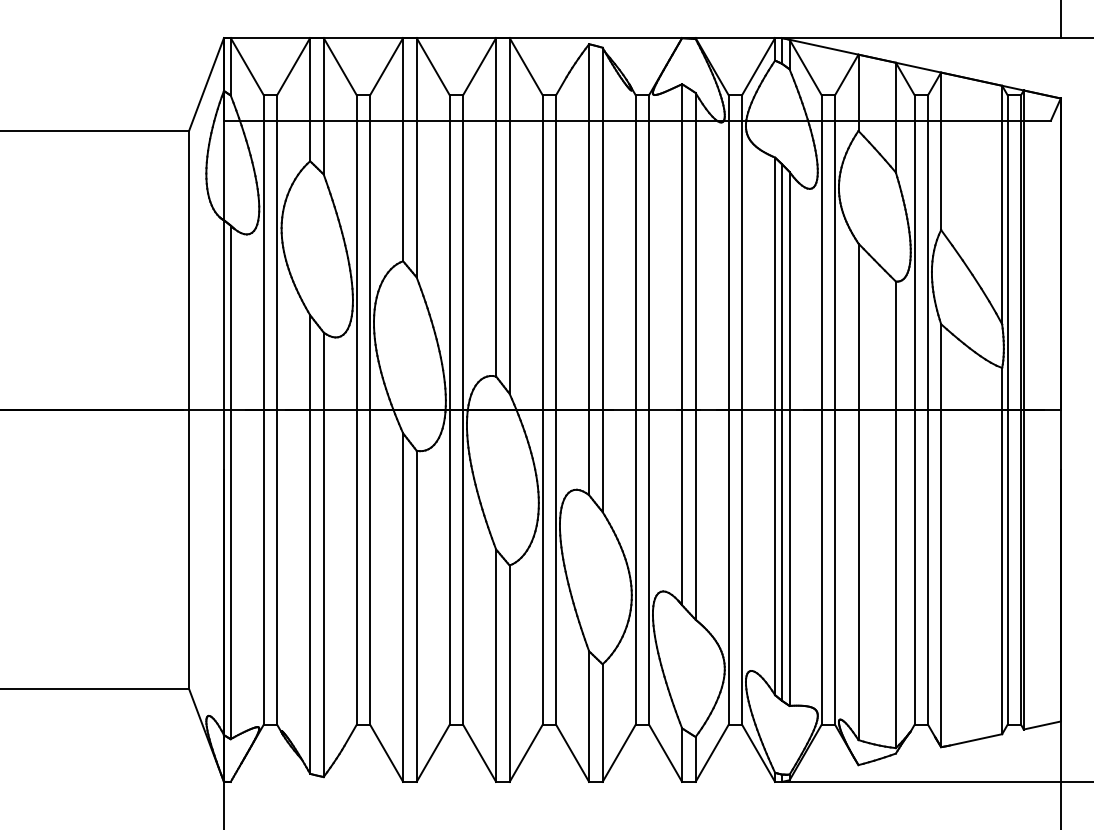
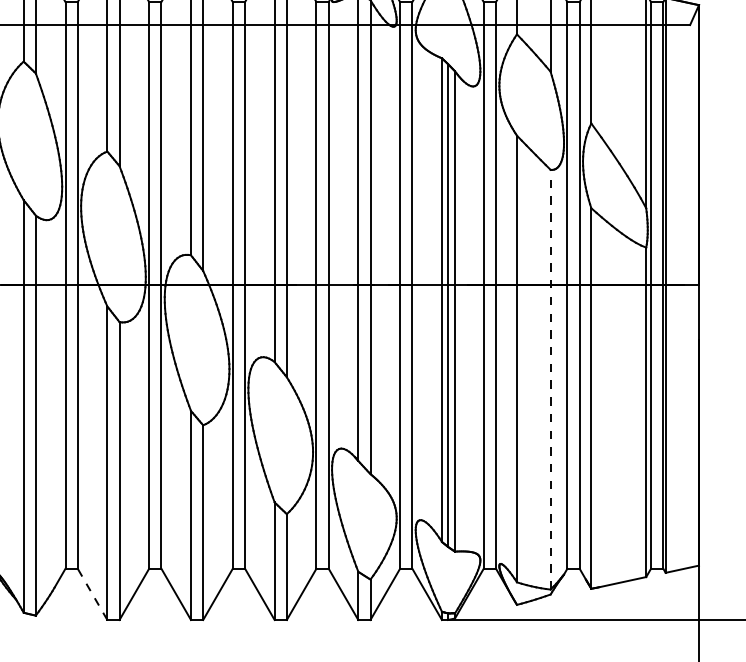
line: (895, 514) -> (550, 379), solid -> dashed
line: (386, 753) -> (92, 594), solid -> dashed

